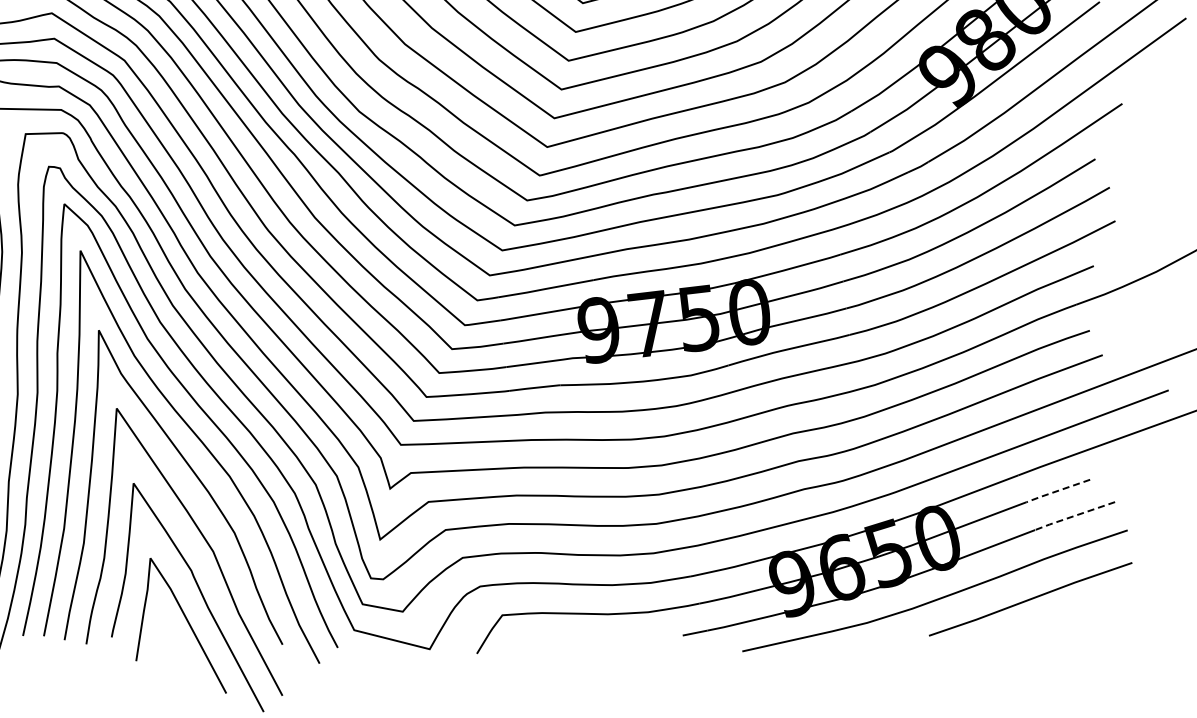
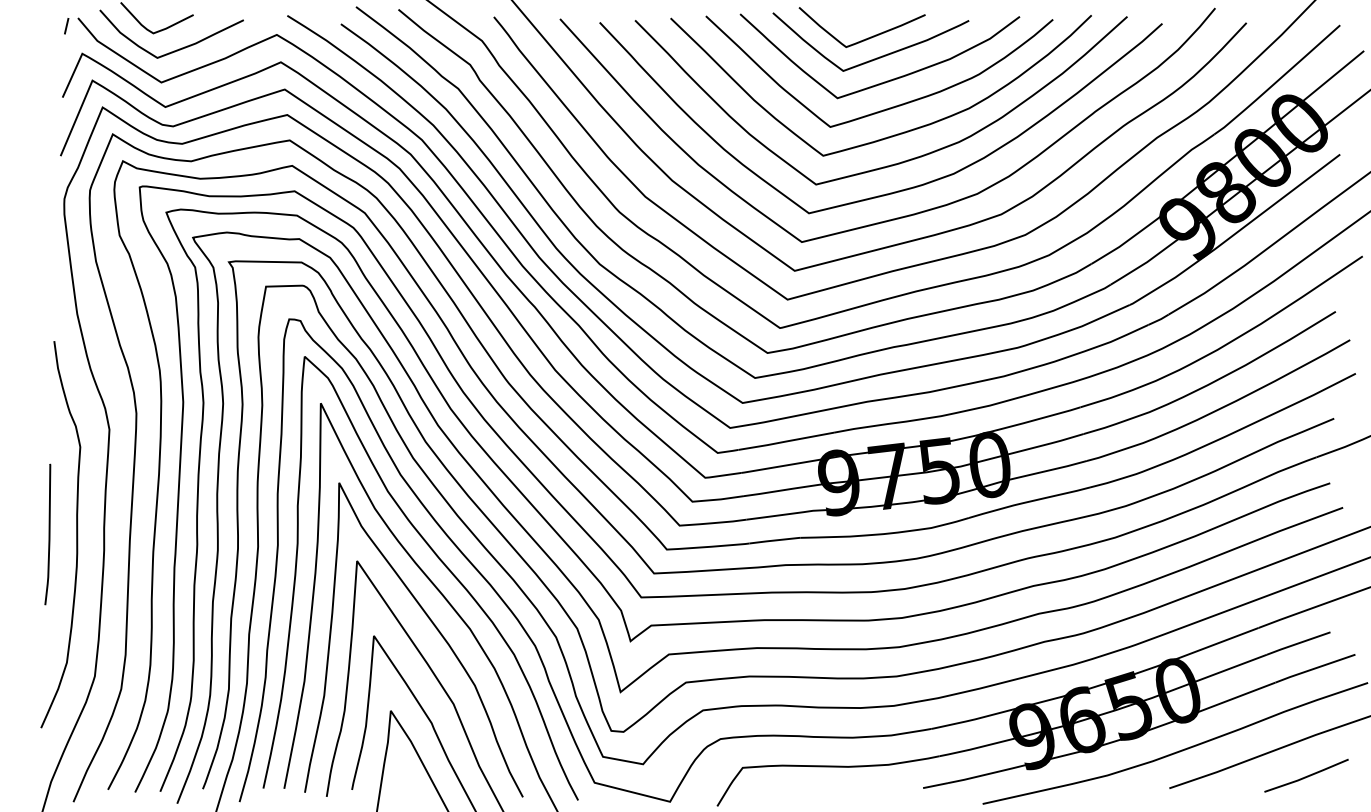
line: (1057, 490) -> (1297, 643), dashed -> solid
line: (1074, 515) -> (1314, 668), dashed -> solid
line: (1067, 622) -> (1307, 775), added

